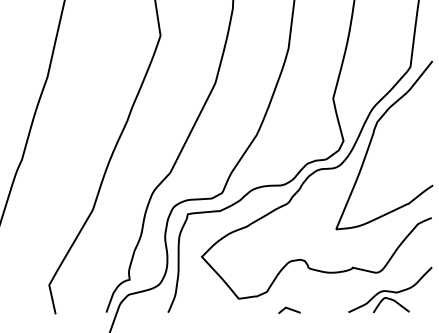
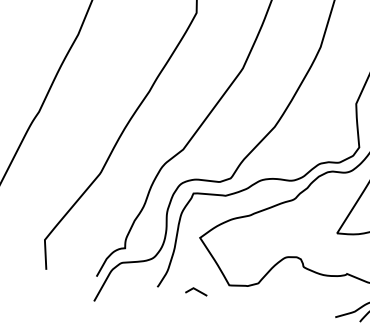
line: (289, 309) -> (196, 290), moved

